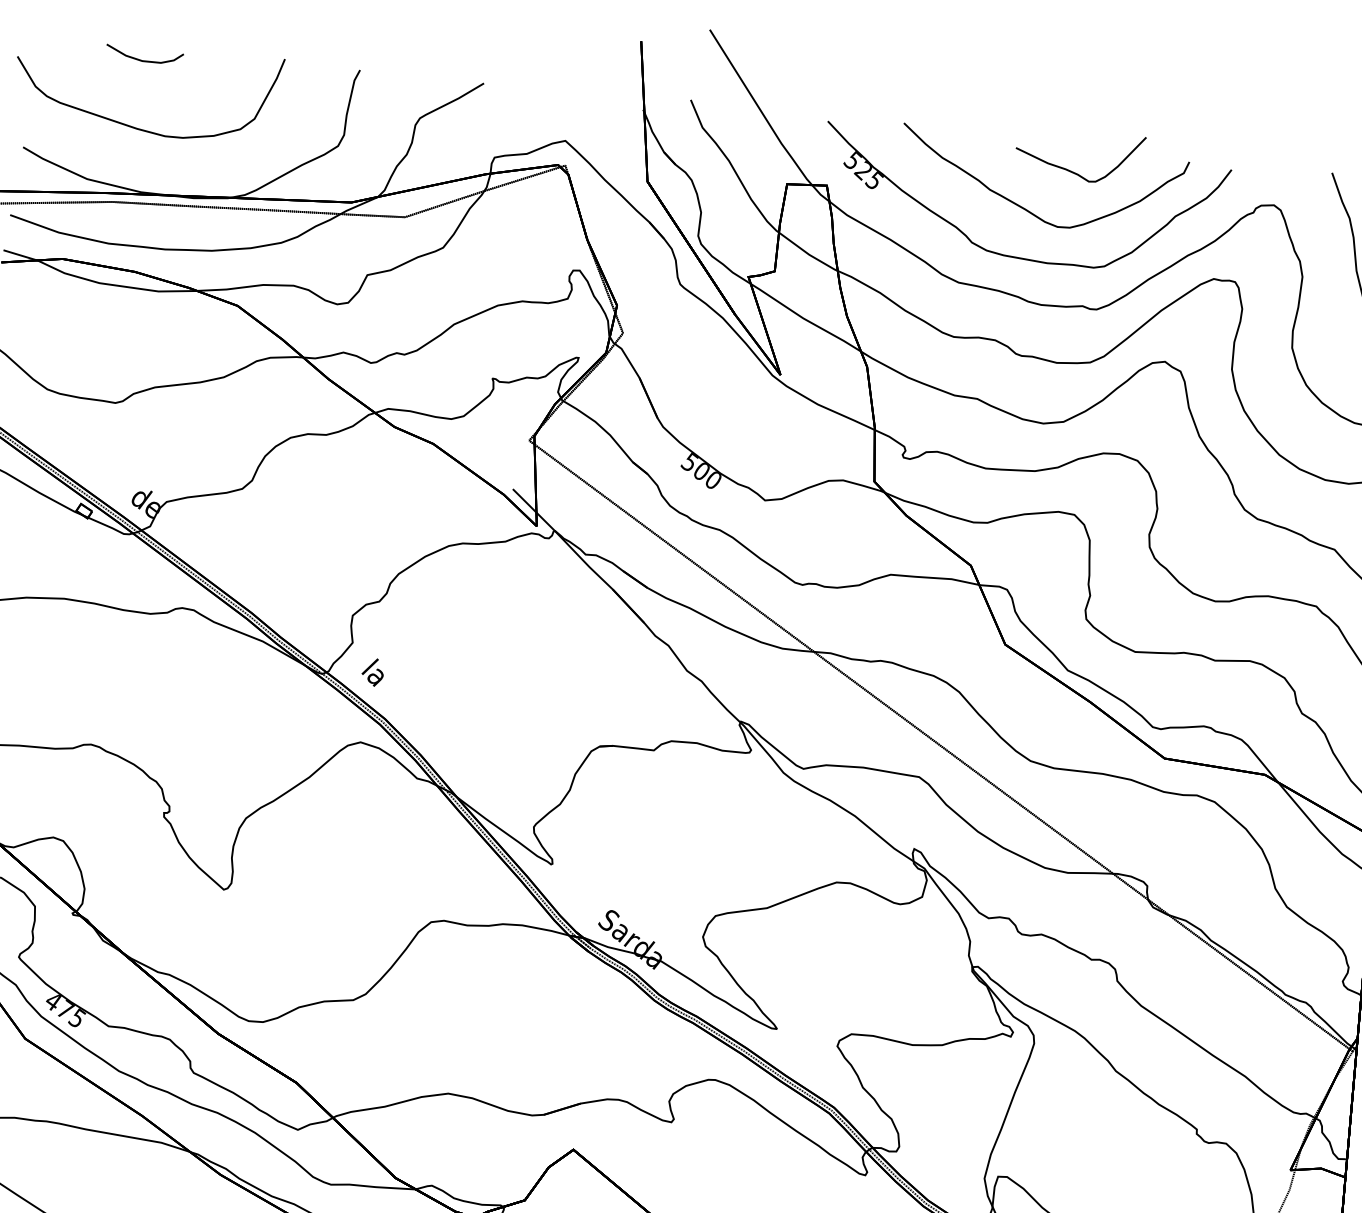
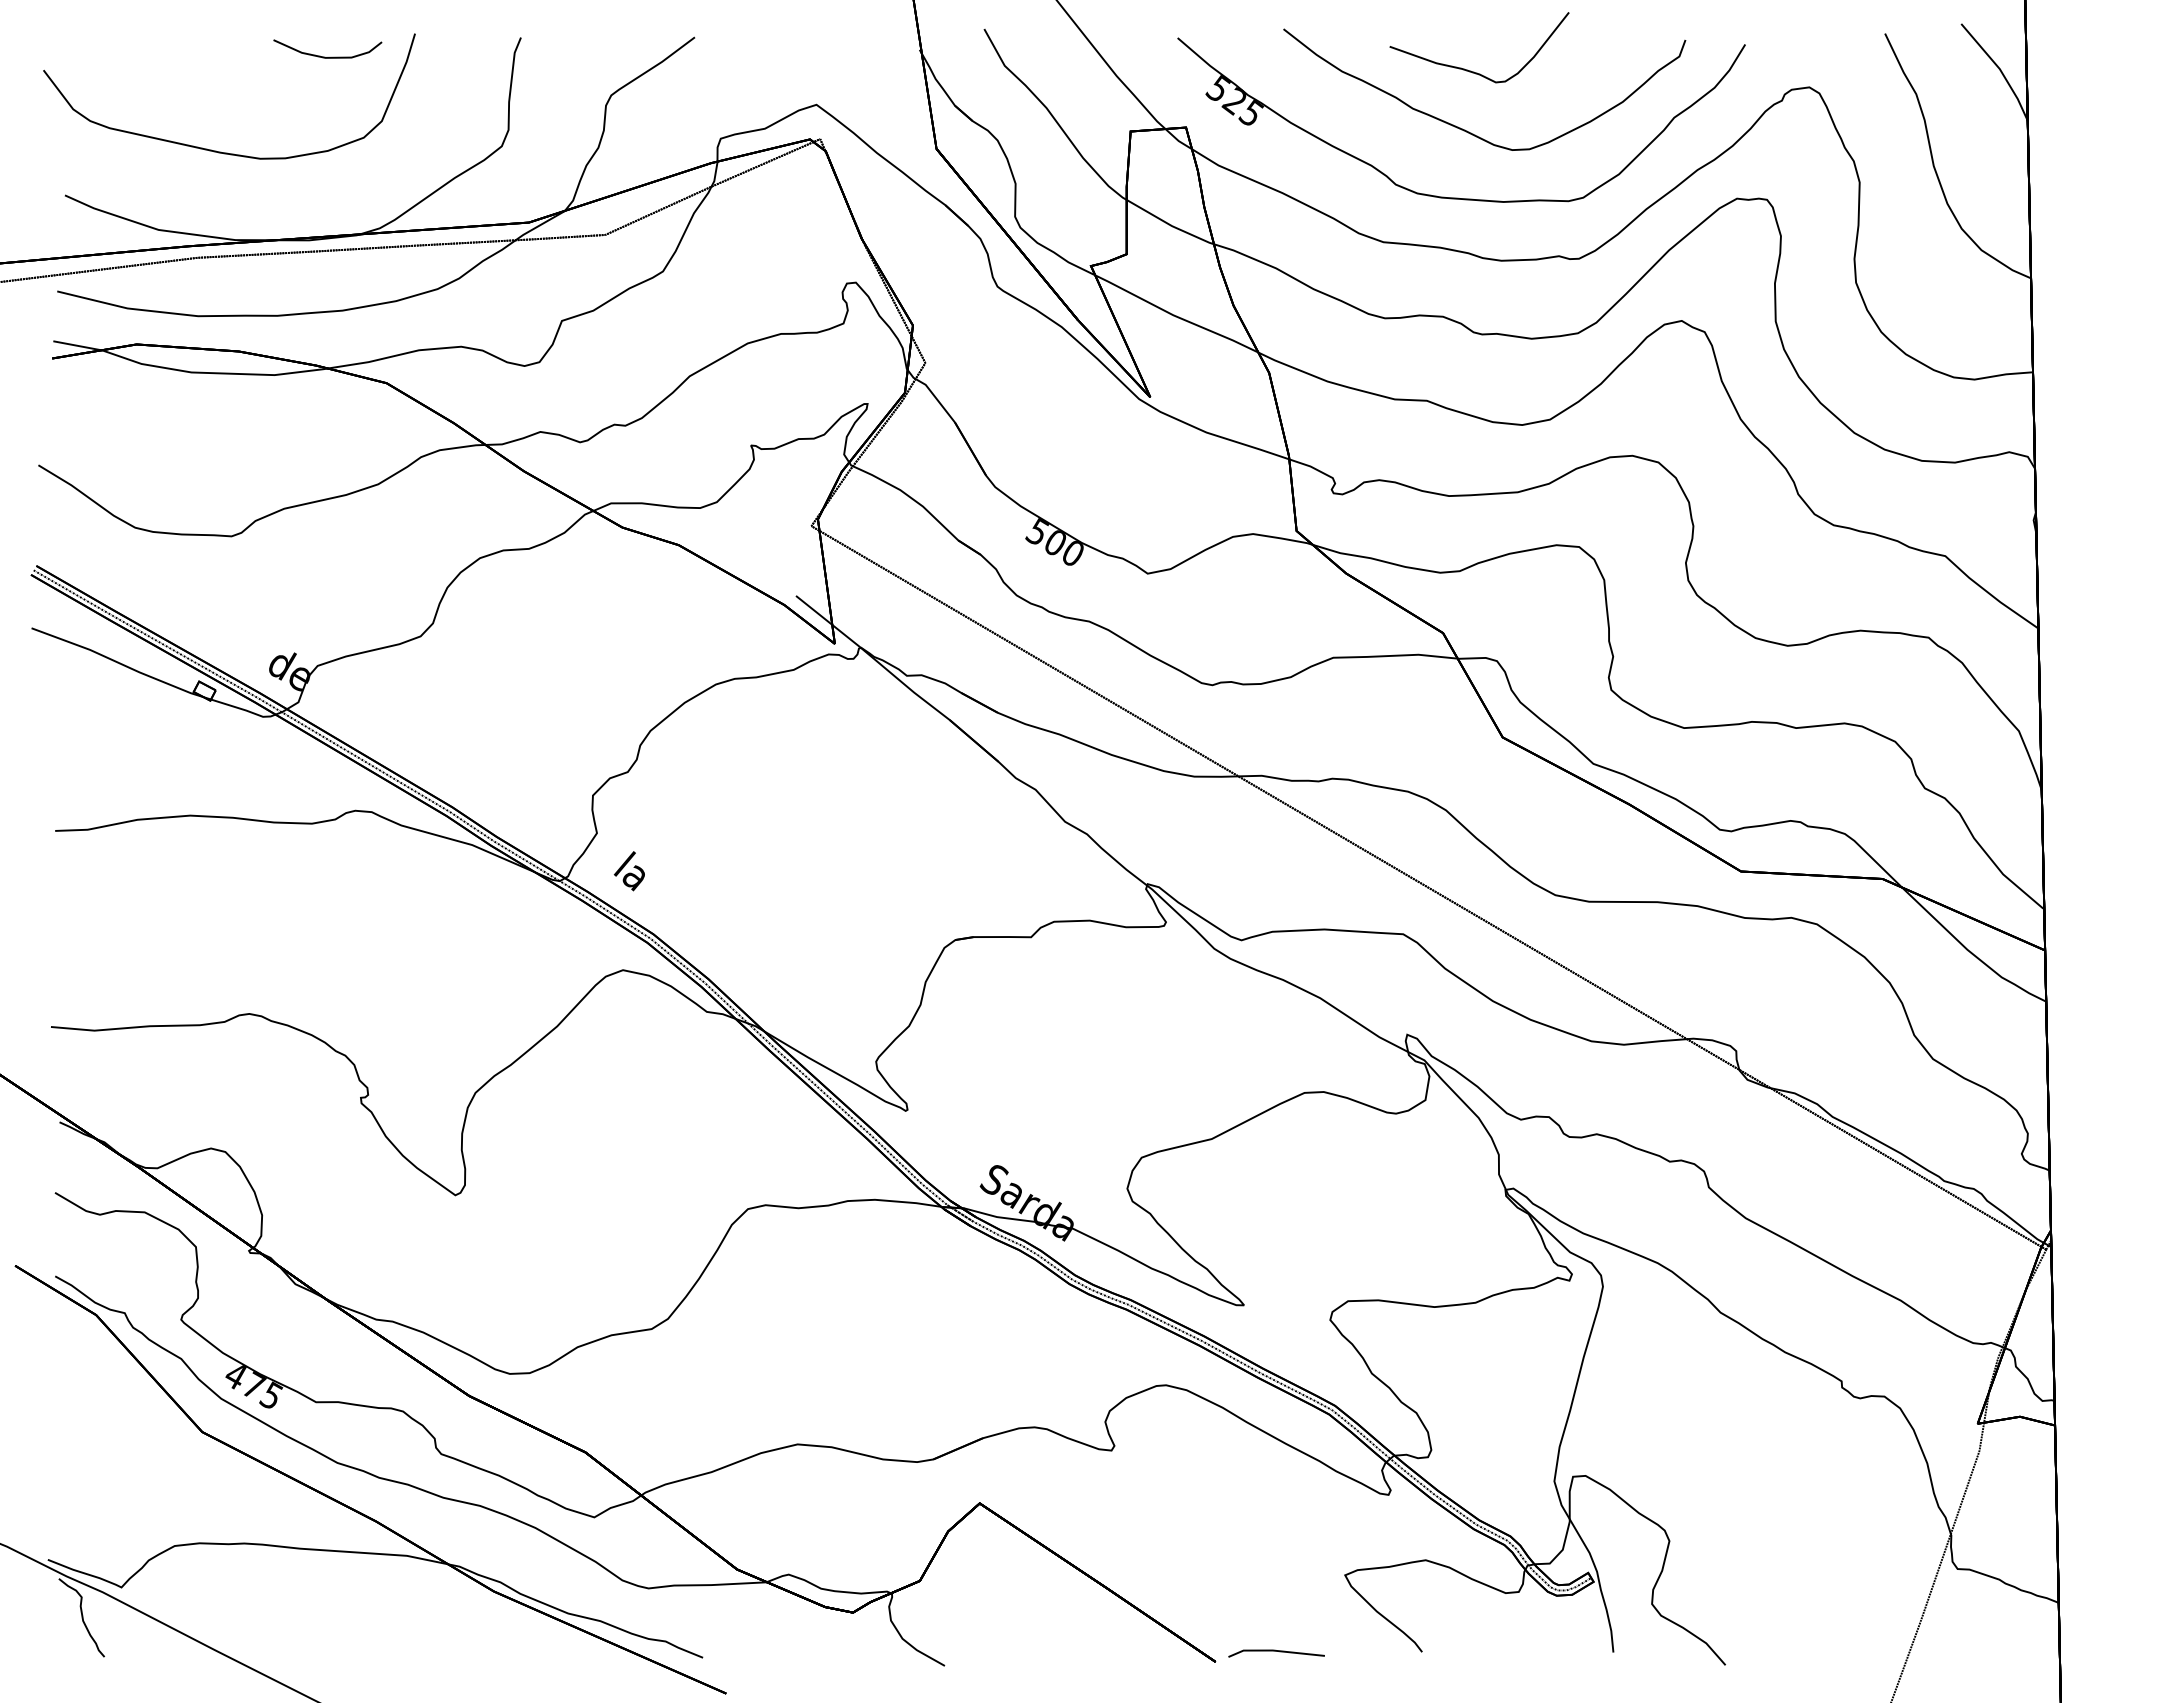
part: (141, 60) -> (324, 56), moved
part: (1074, 172) -> (1474, 71), moved

